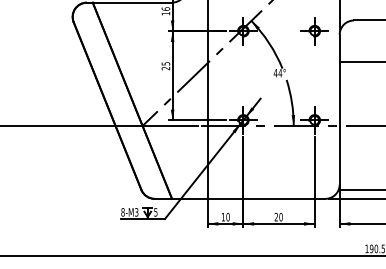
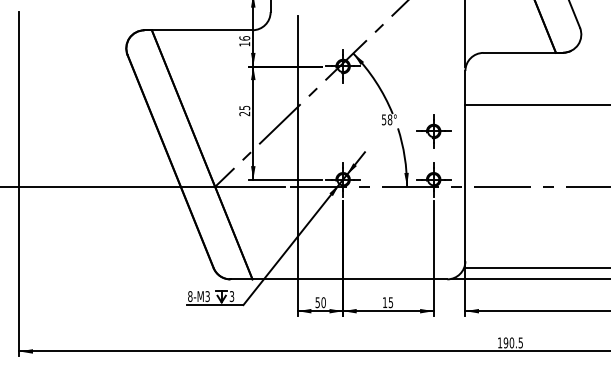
part: (314, 31) -> (433, 131), moved
text: (277, 72) -> (386, 119), 44° -> 58°
text: (156, 211) -> (232, 295), 5 -> 3
text: (223, 217) -> (317, 302), 10 -> 50
text: (278, 217) -> (387, 302), 20 -> 15

